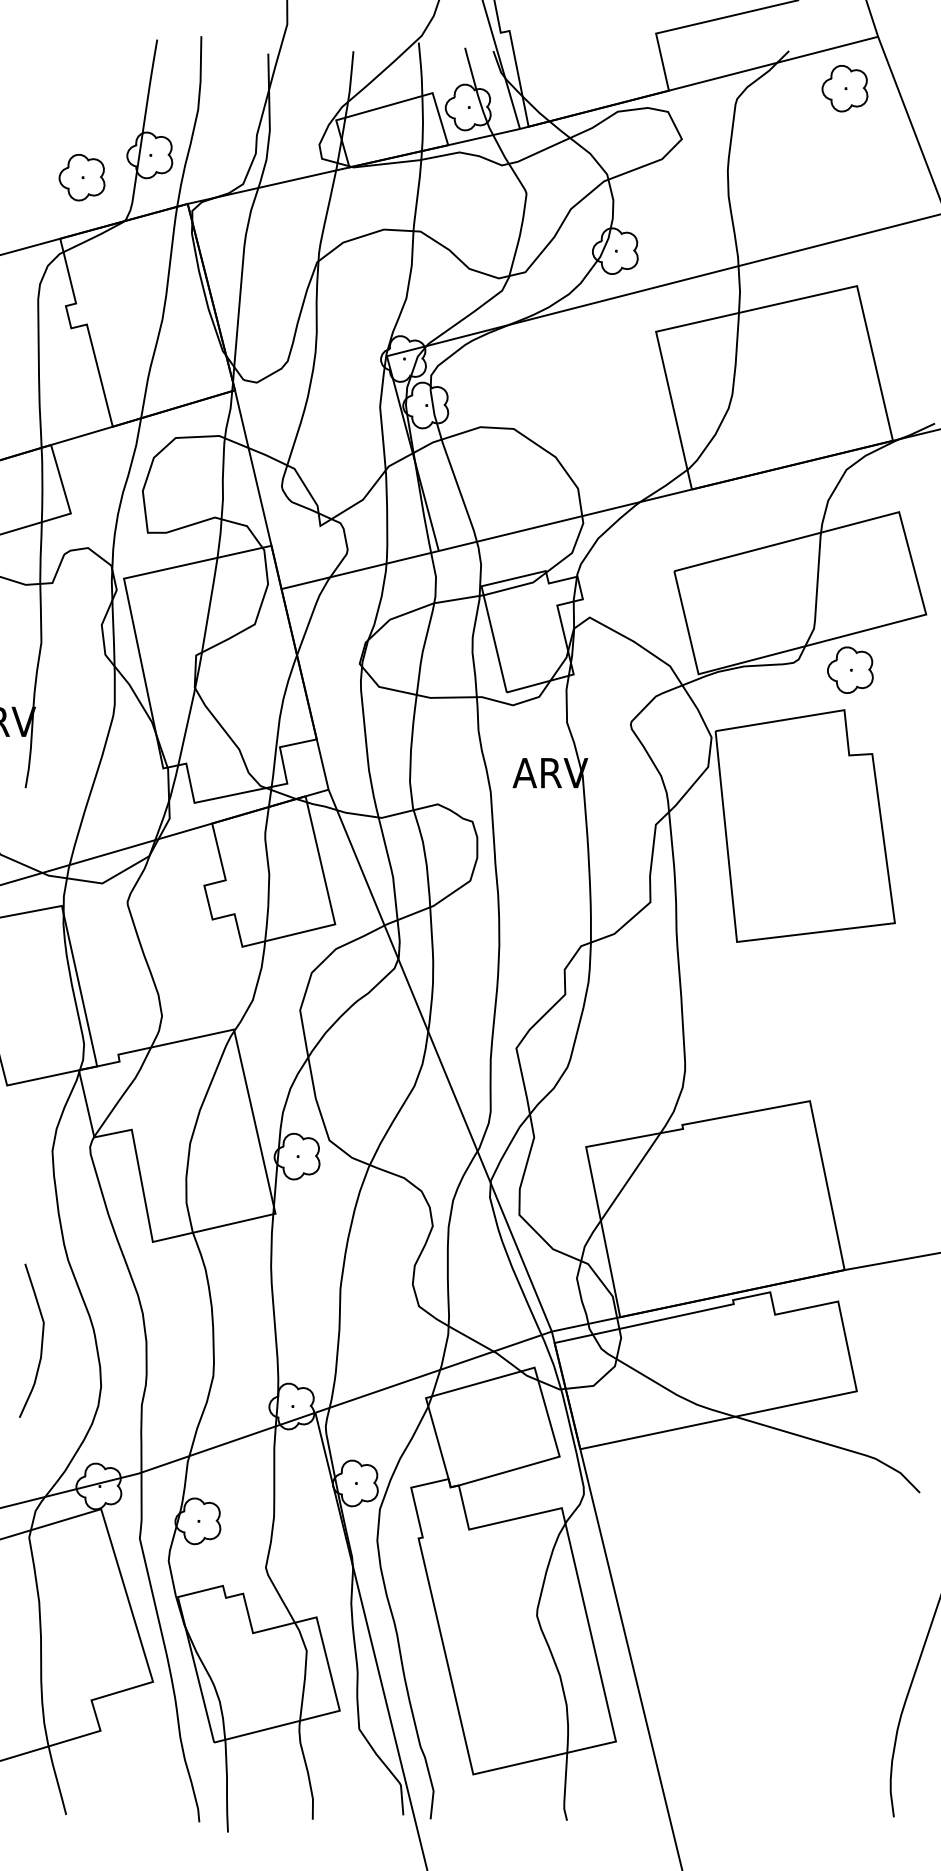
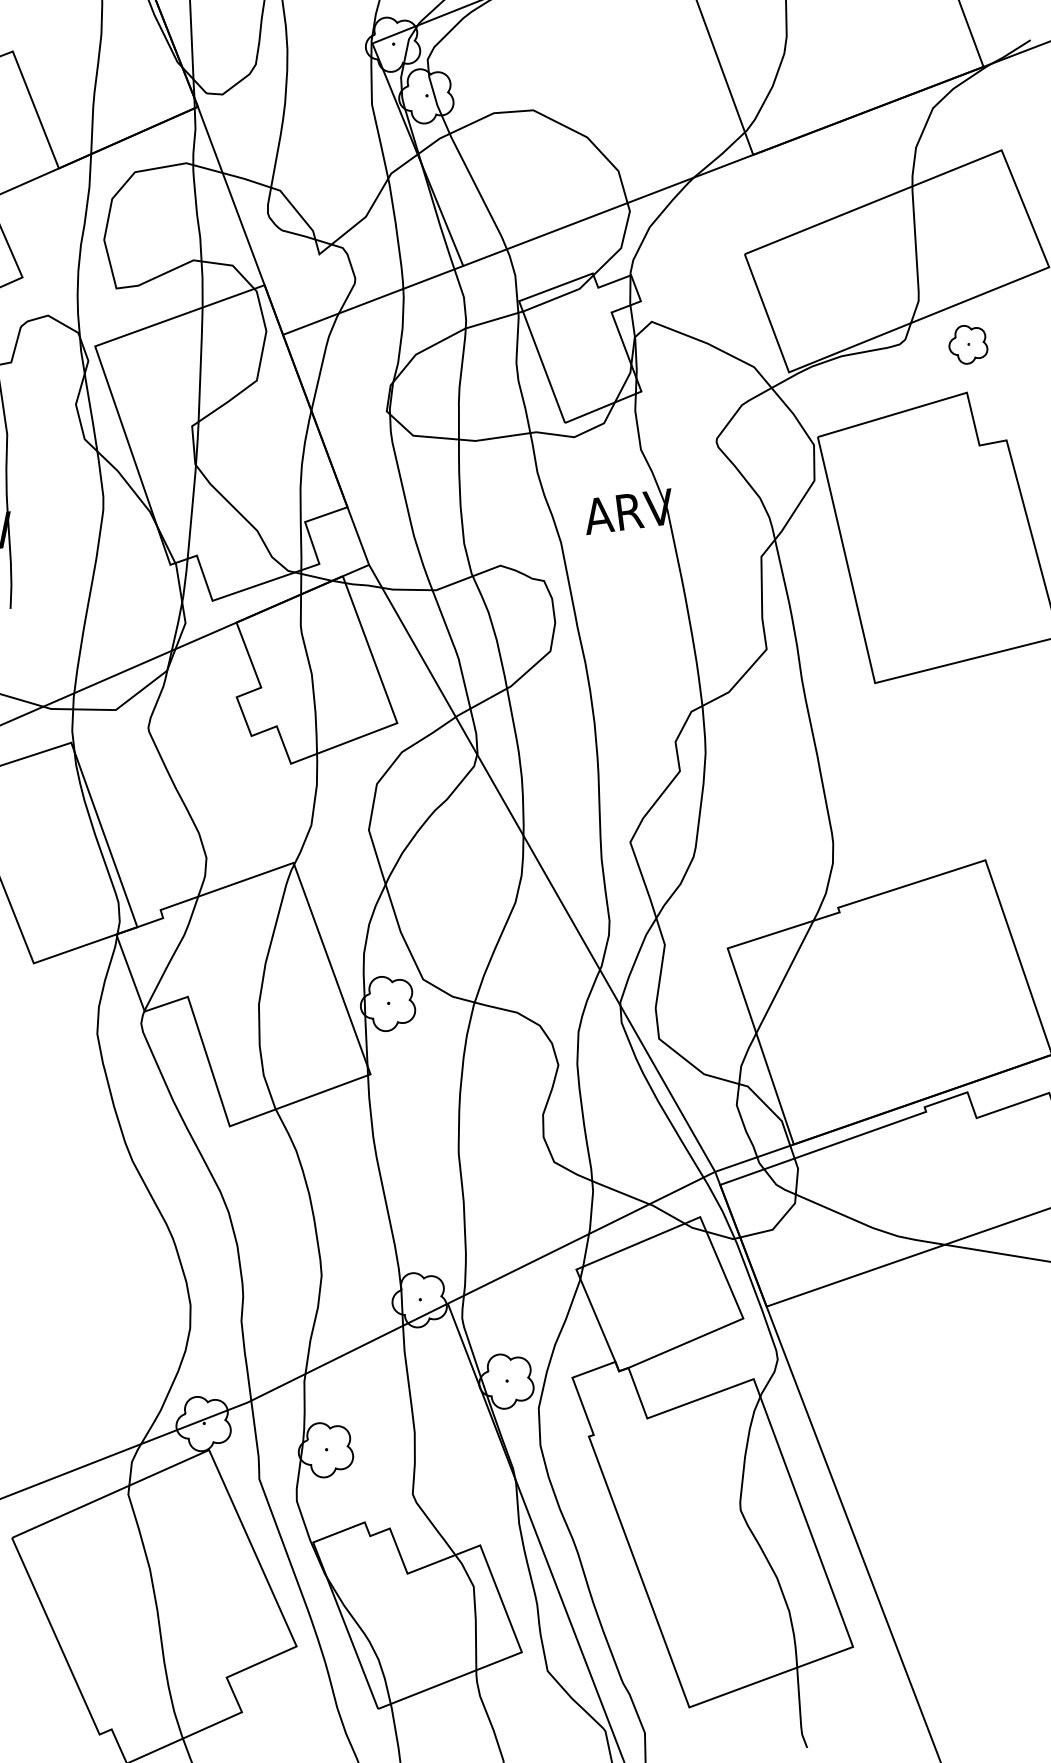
part: (850, 669) -> (967, 343), size x0.7
curve: (41, 1340) -> (113, 1259), removed

